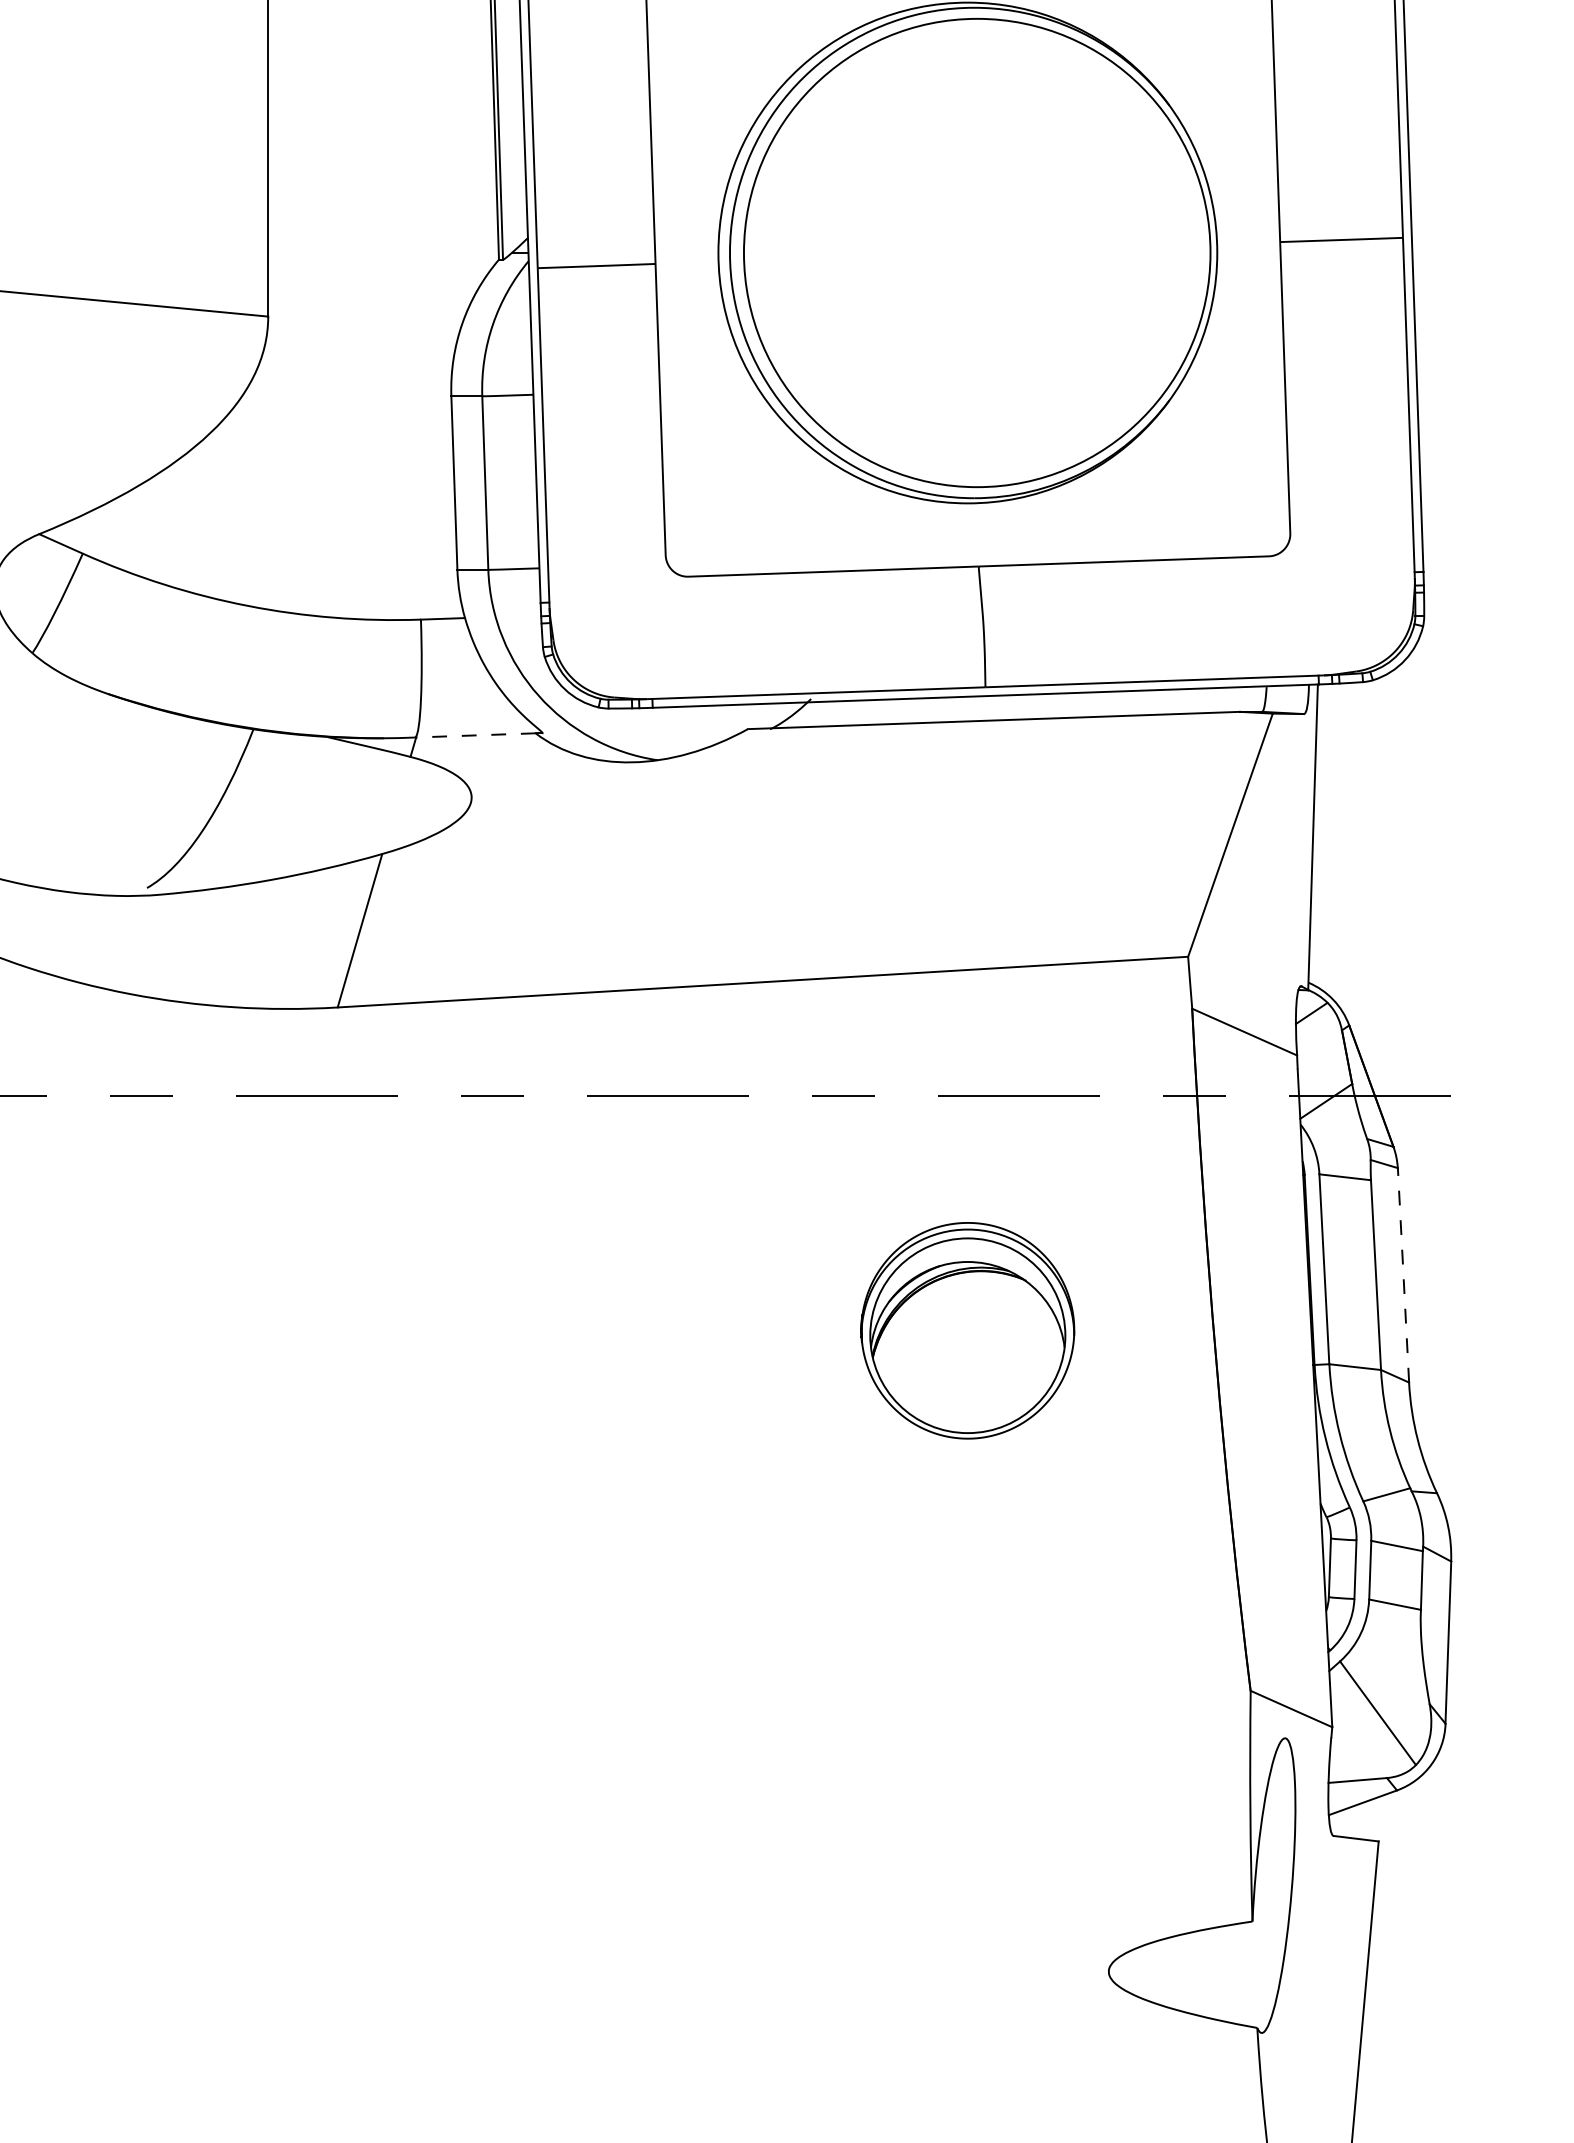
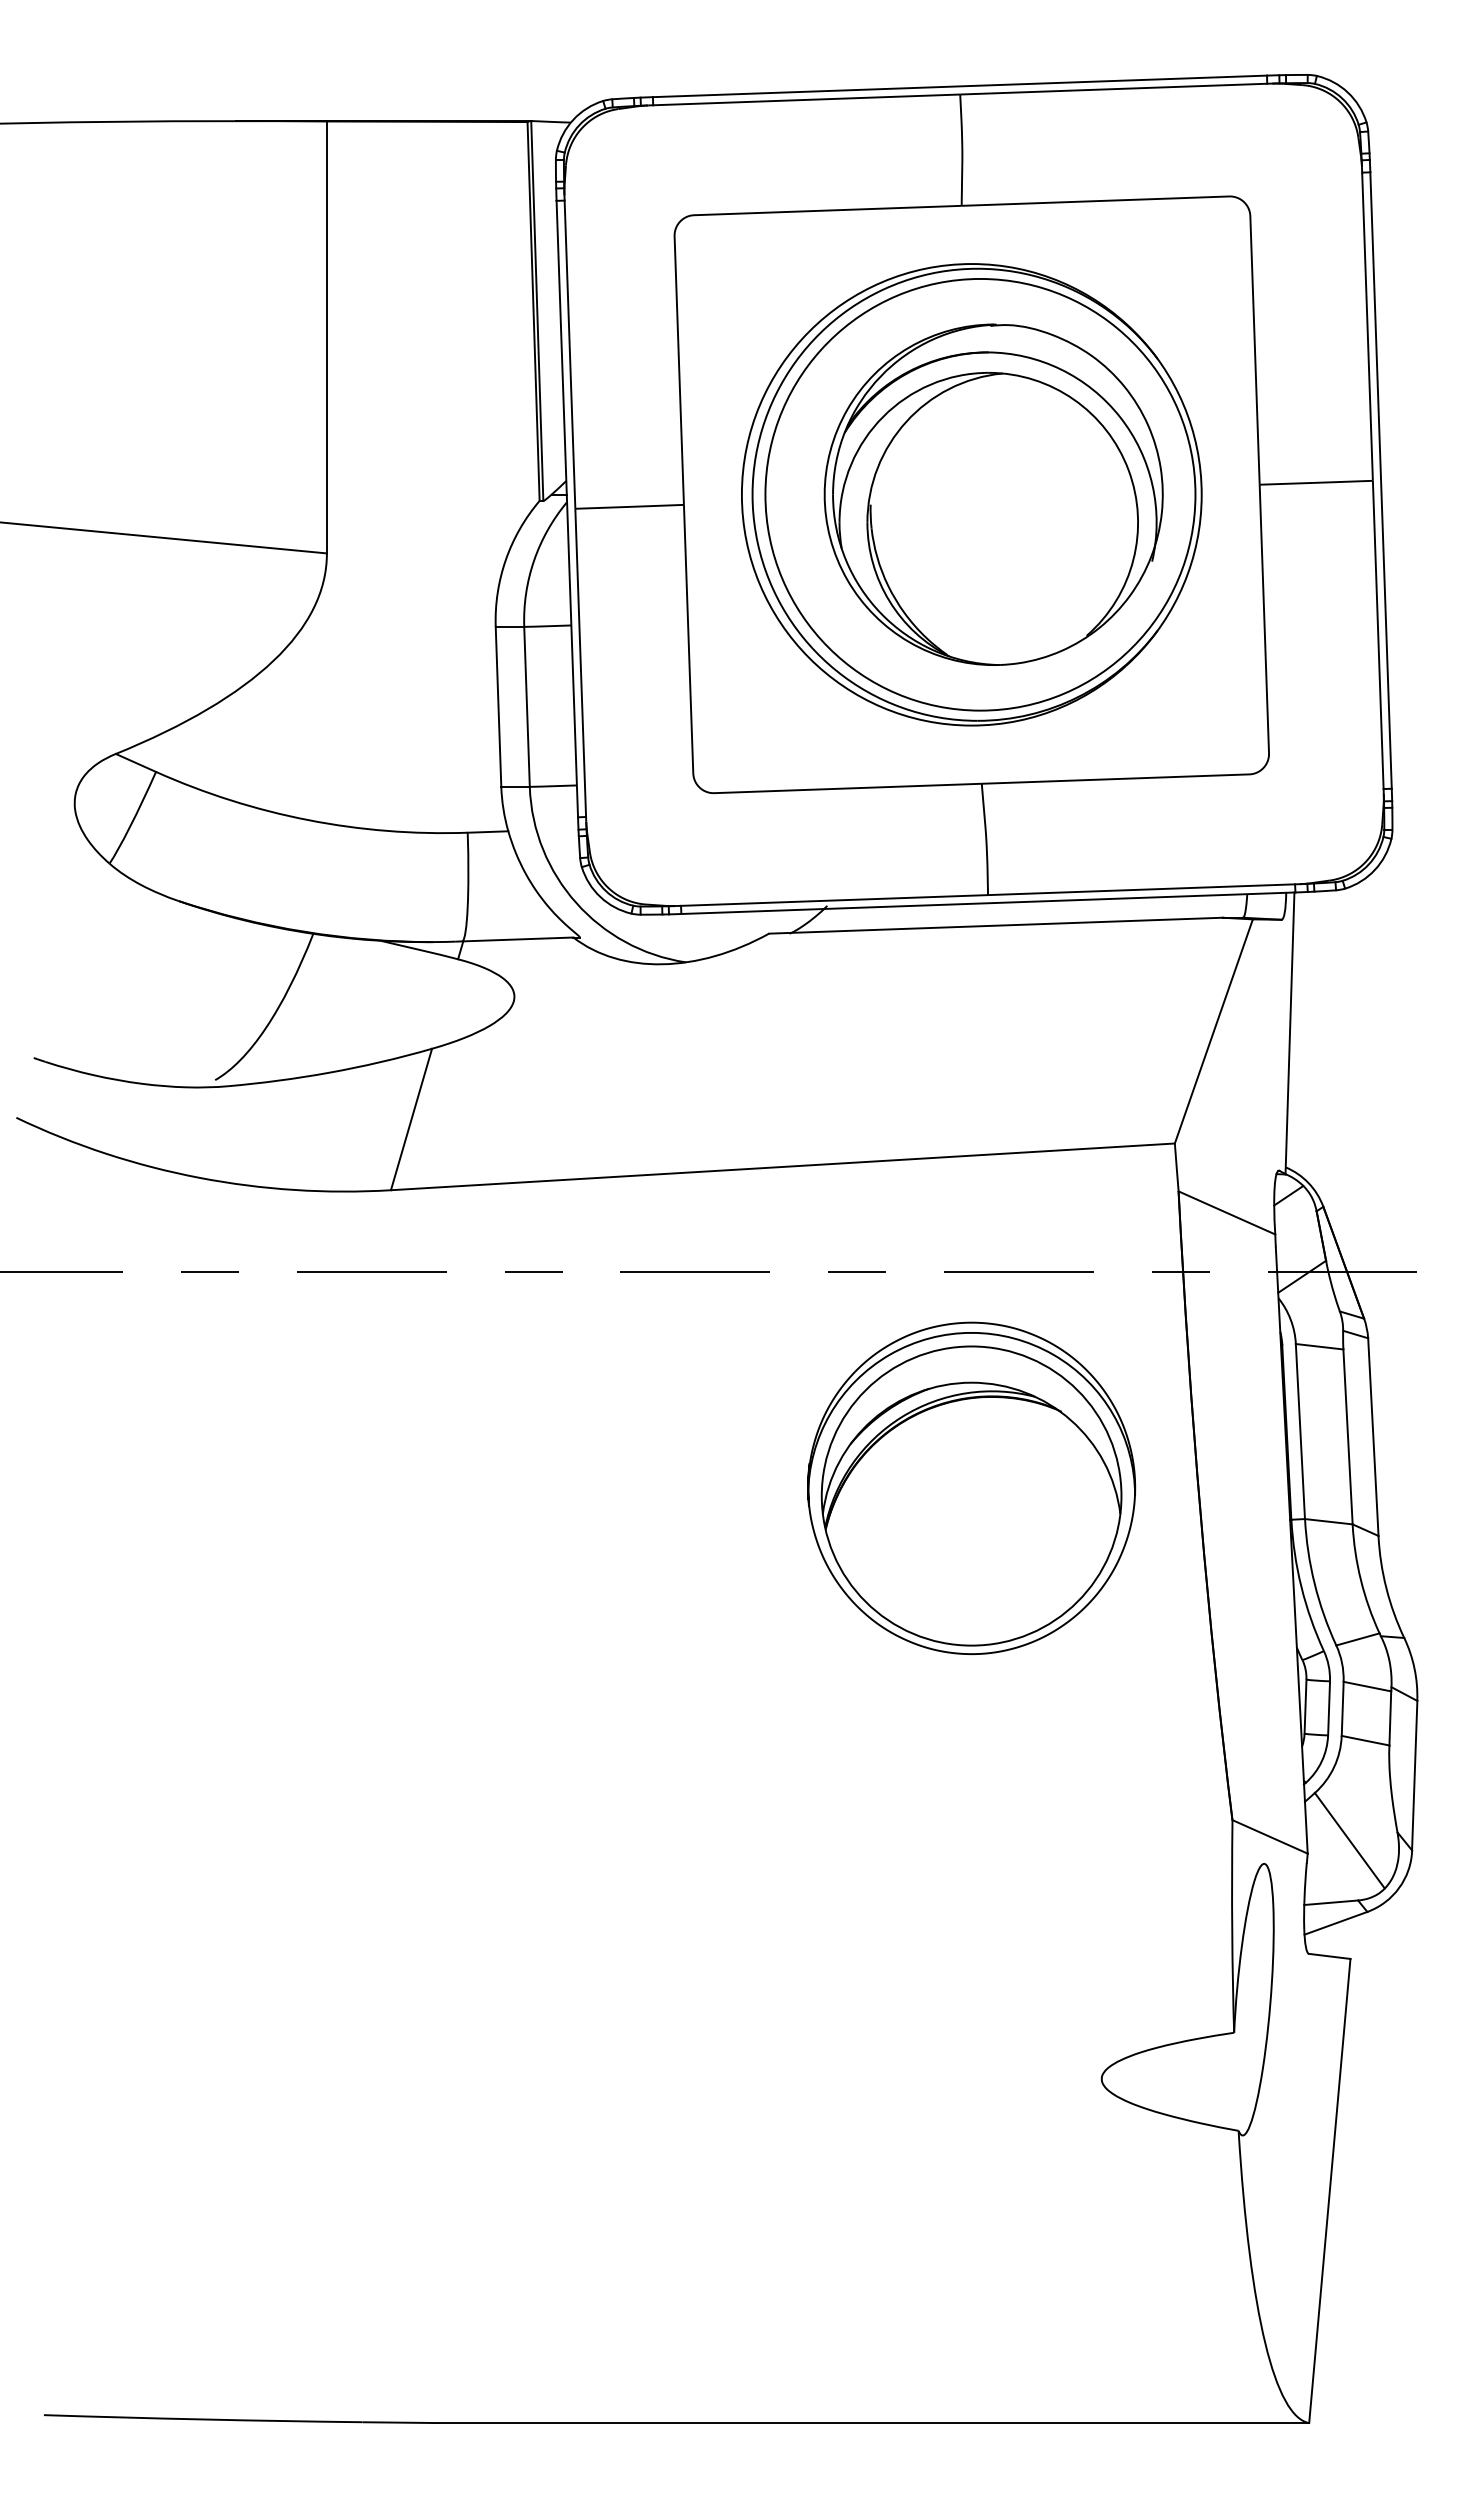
part: (991, 252) -> (993, 494), added
line: (474, 735) -> (517, 939), dashed -> solid
line: (1403, 1275) -> (1373, 1437), dashed -> solid
part: (967, 1329) -> (971, 1487), size x1.67

